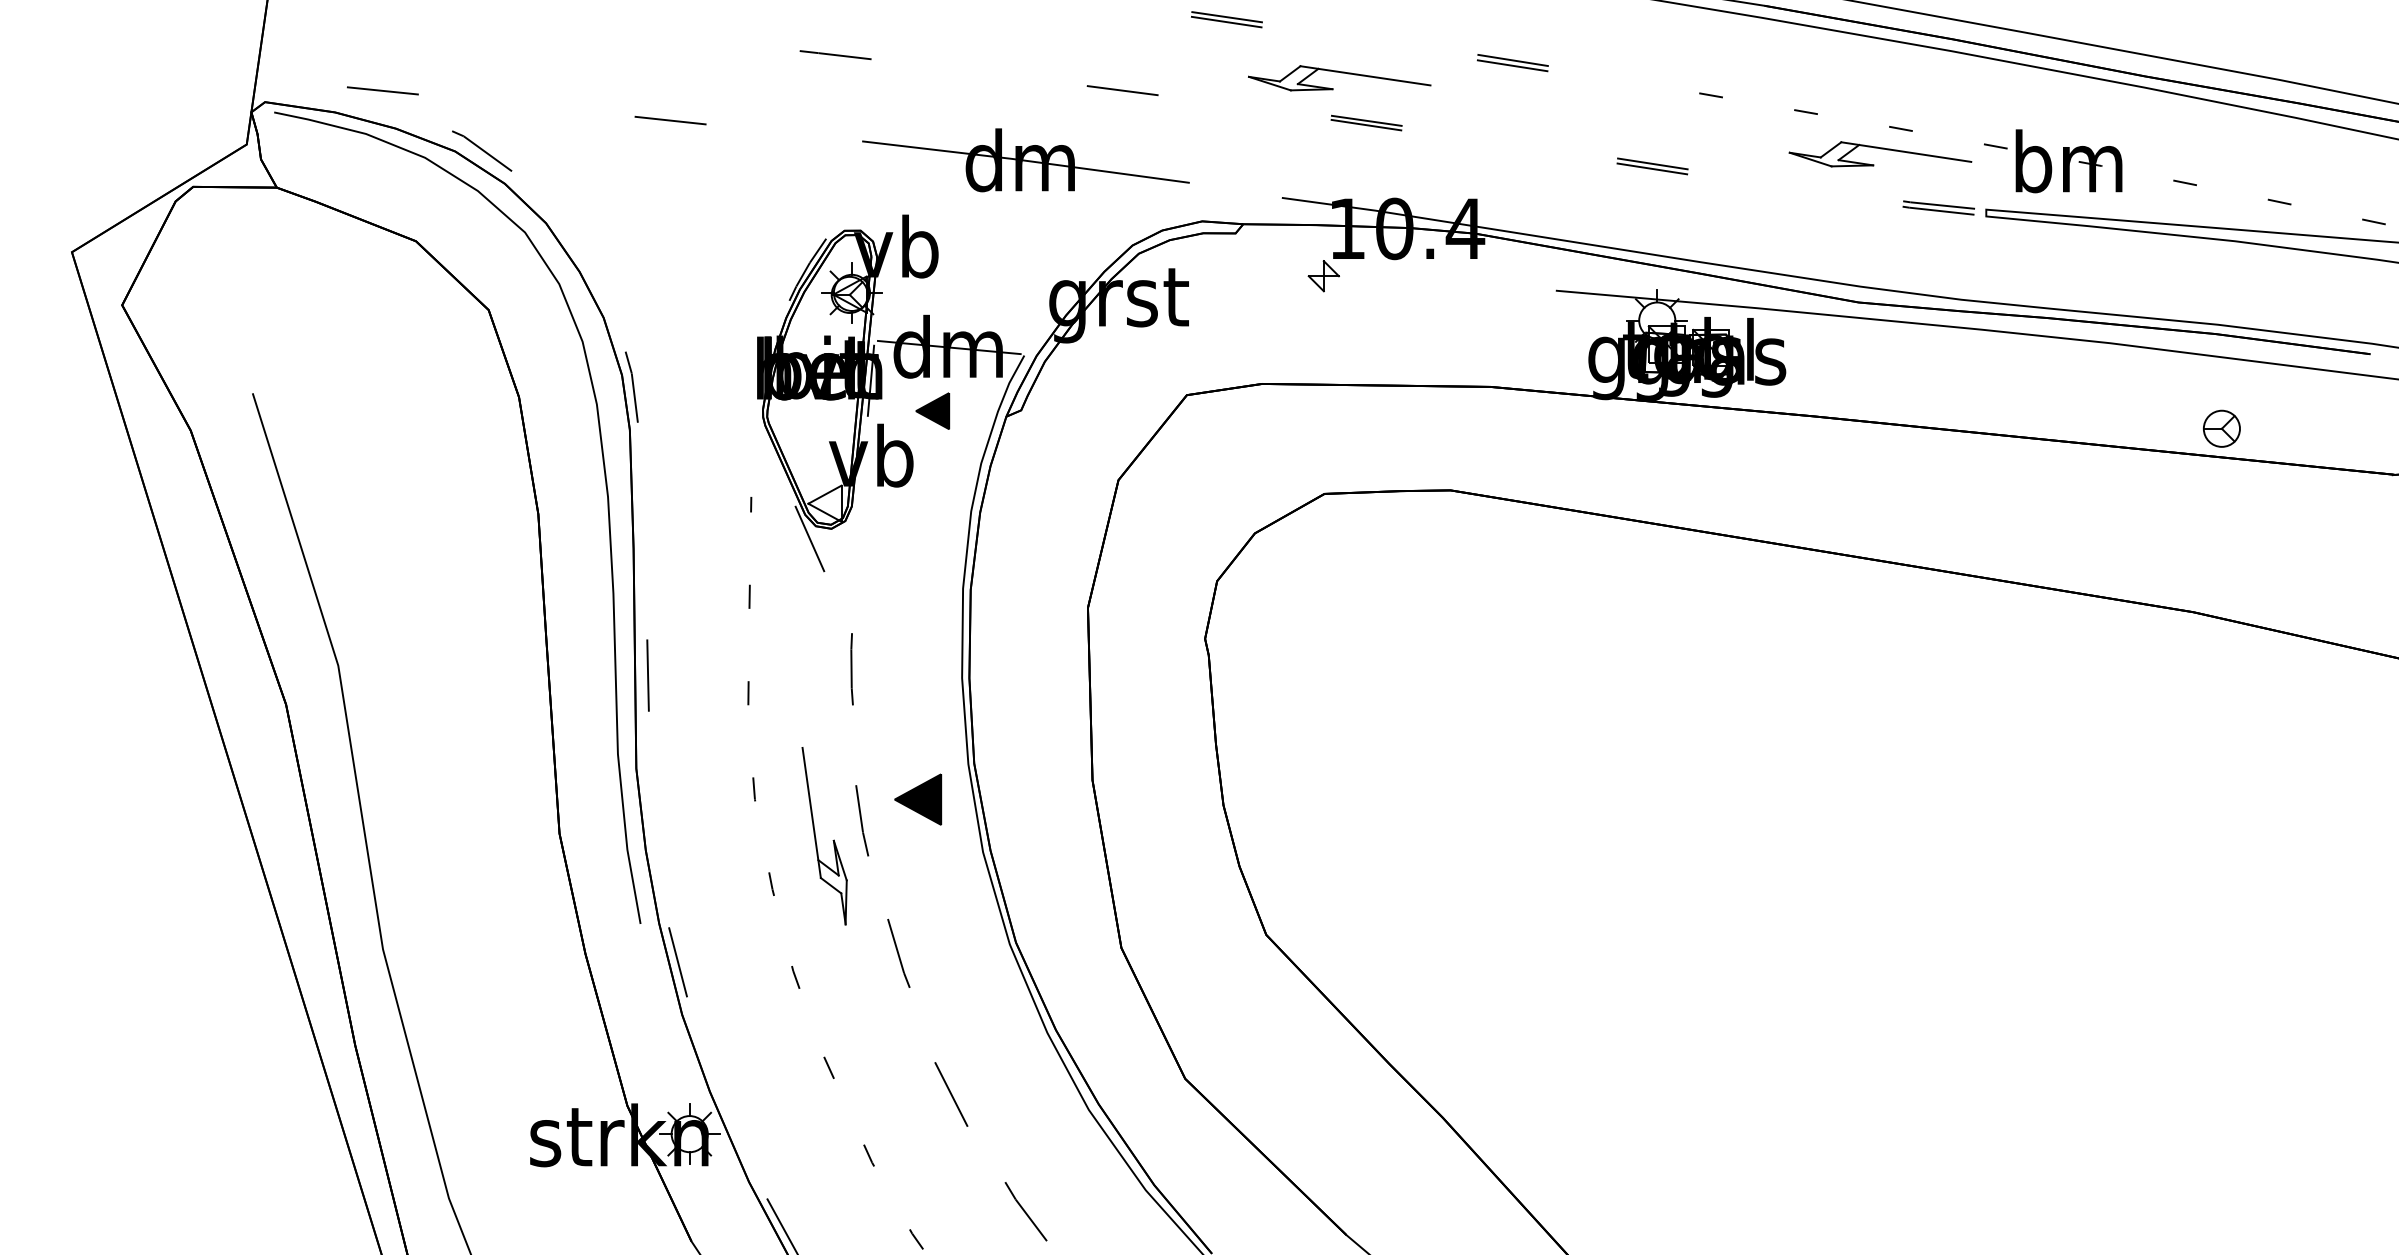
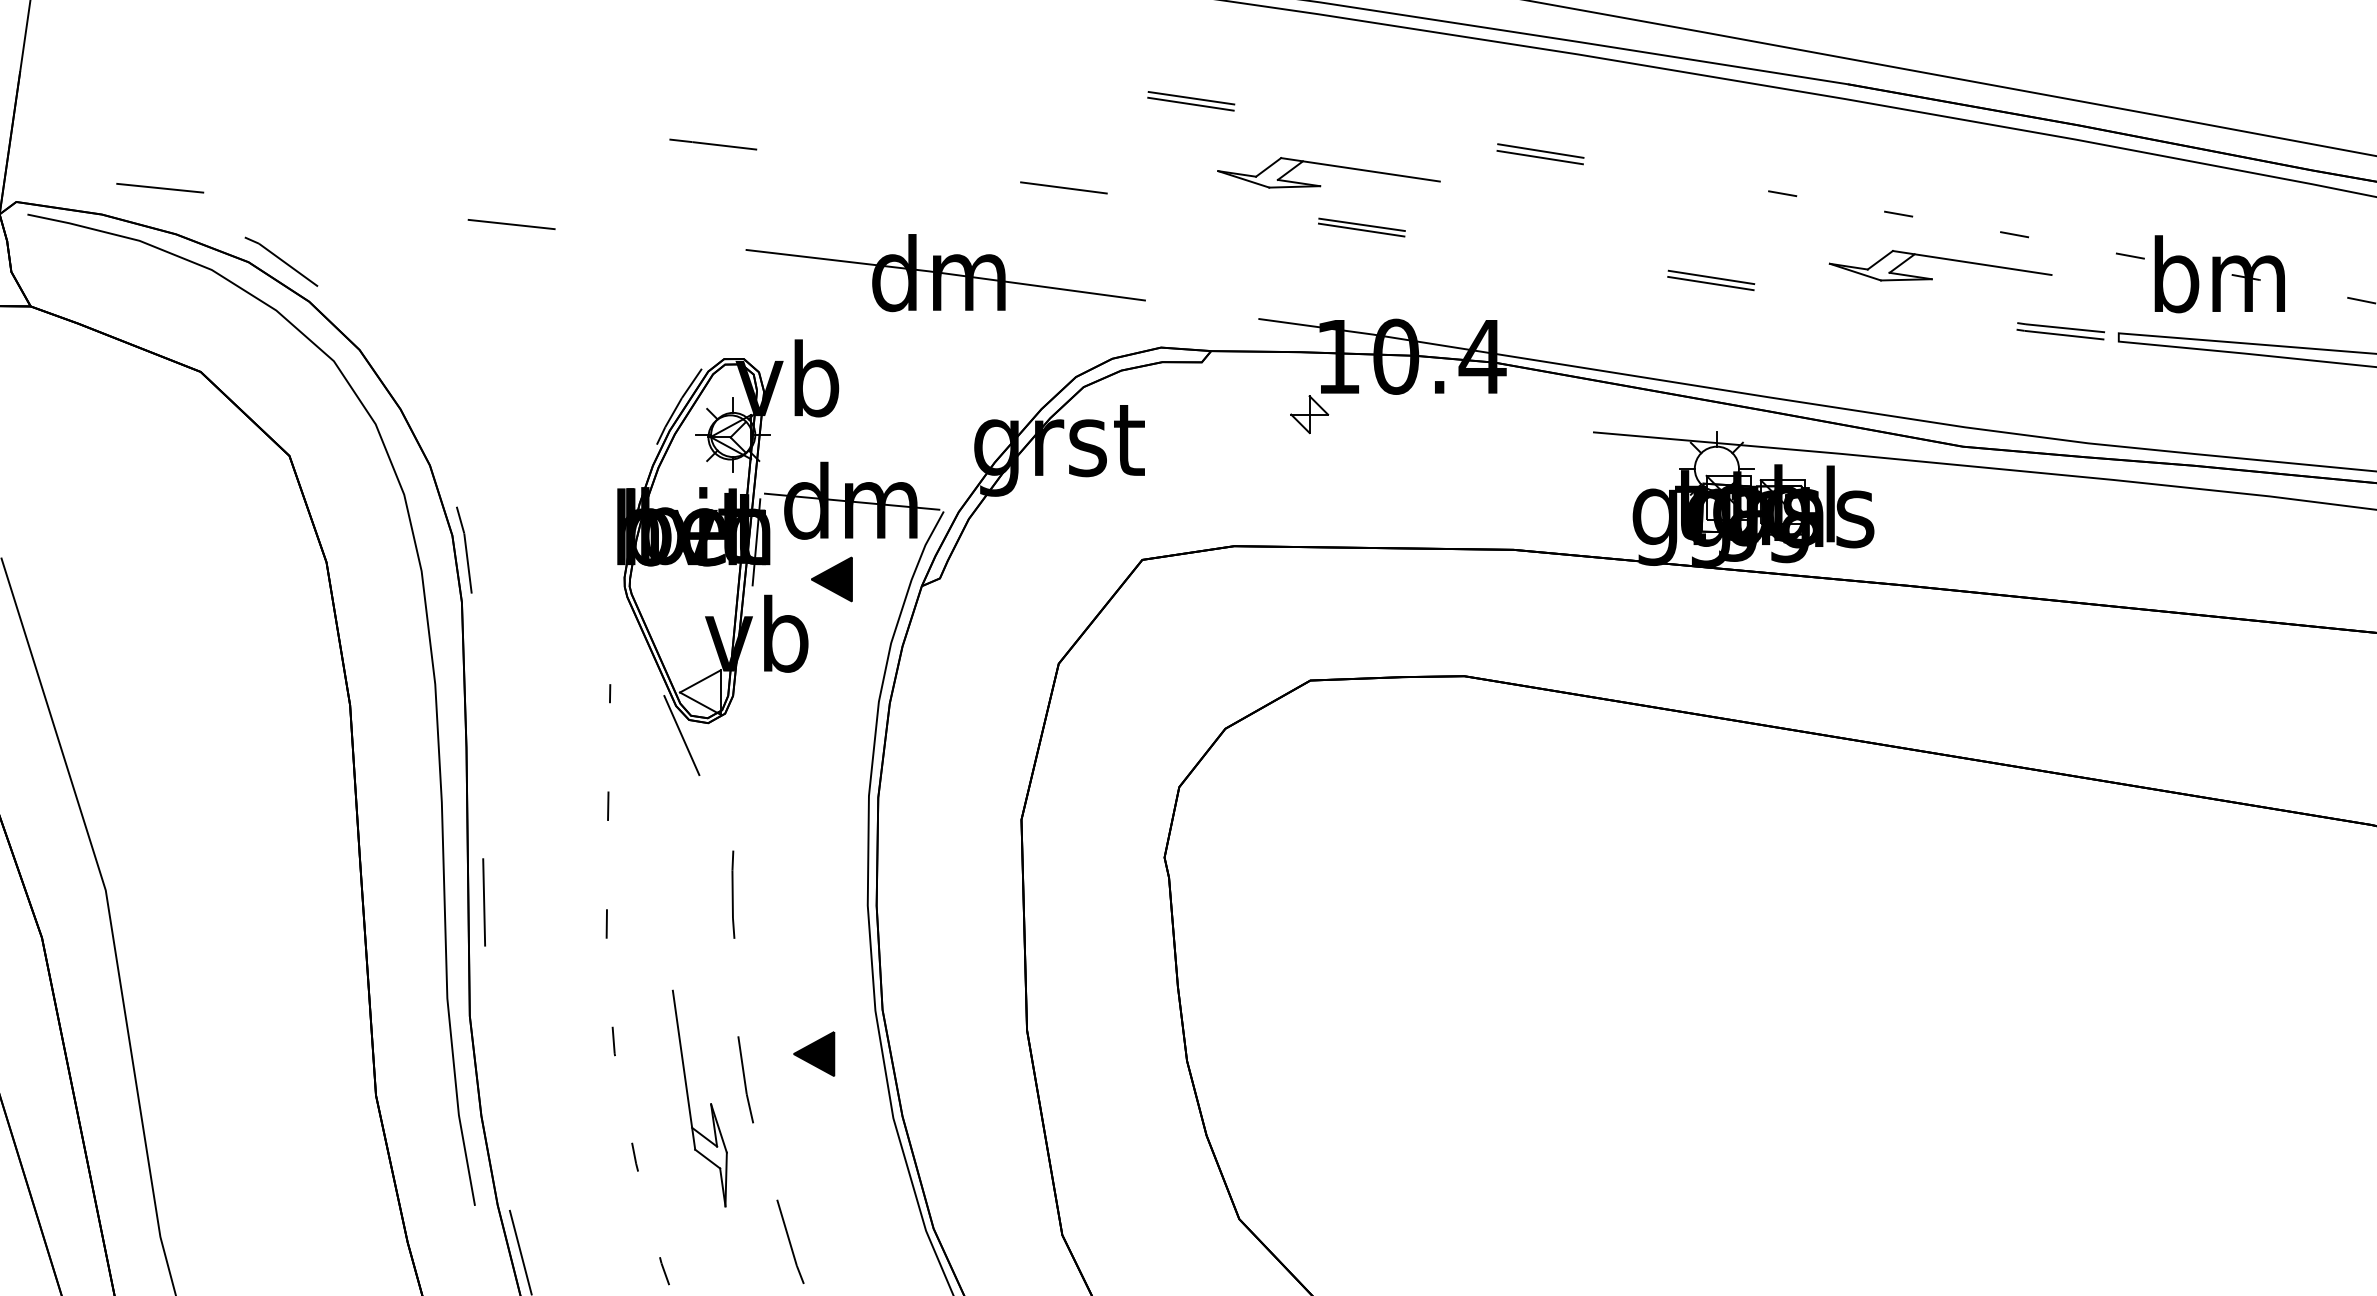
part: (1880, 154) -> (1940, 265), moved
part: (918, 799) -> (814, 1053), size x0.71

